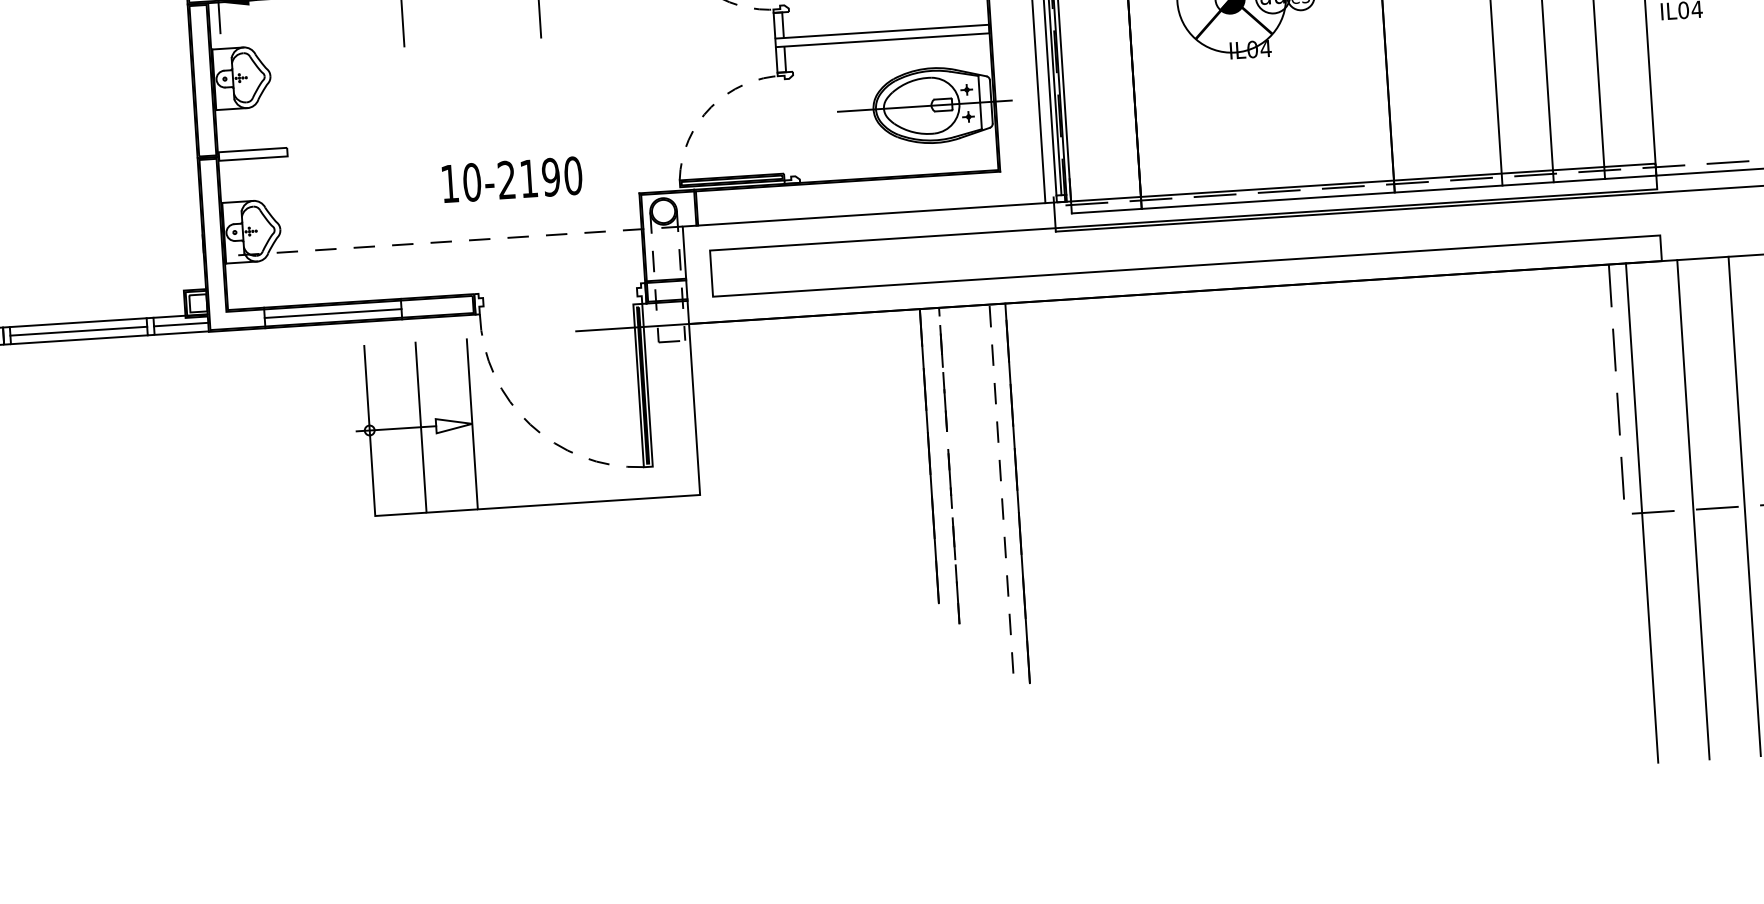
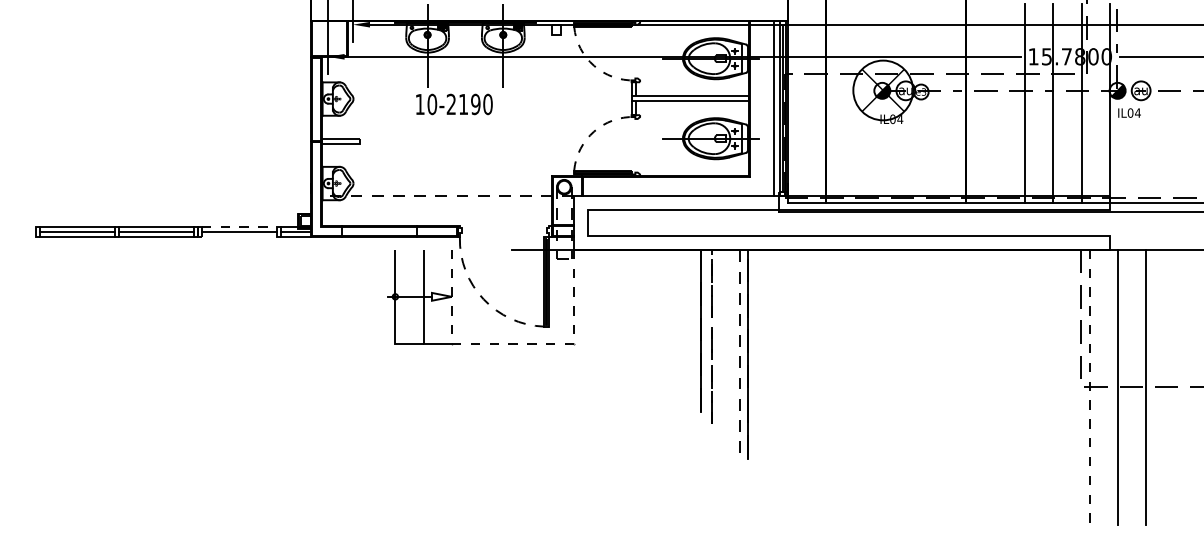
text: (512, 179) -> (454, 104), moved
line: (333, 313) -> (379, 231), removed
line: (78, 322) -> (239, 227), solid -> dashed
line: (79, 339) -> (239, 236), removed
line: (589, 501) -> (513, 343), solid -> dashed
line: (1641, 513) -> (1089, 387), solid -> dashed

